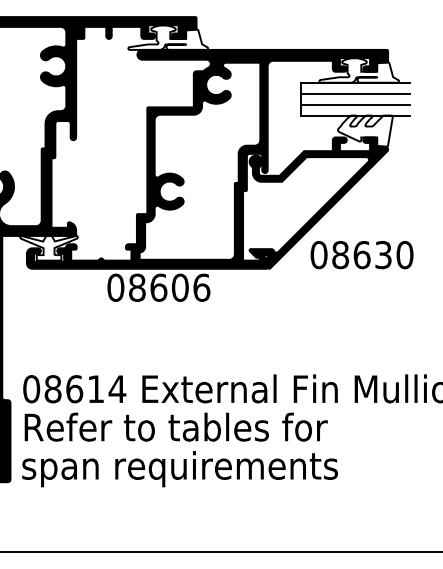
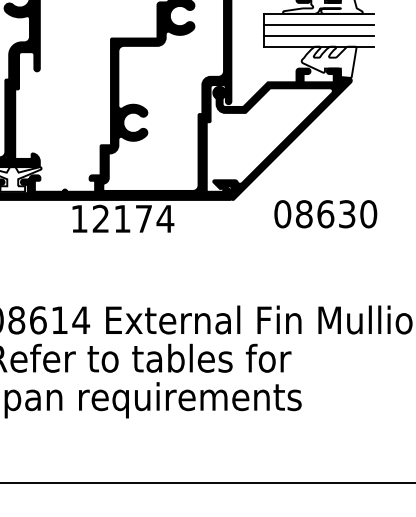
text: (361, 255) -> (325, 214), moved
text: (158, 287) -> (122, 218), 08606 -> 12174

